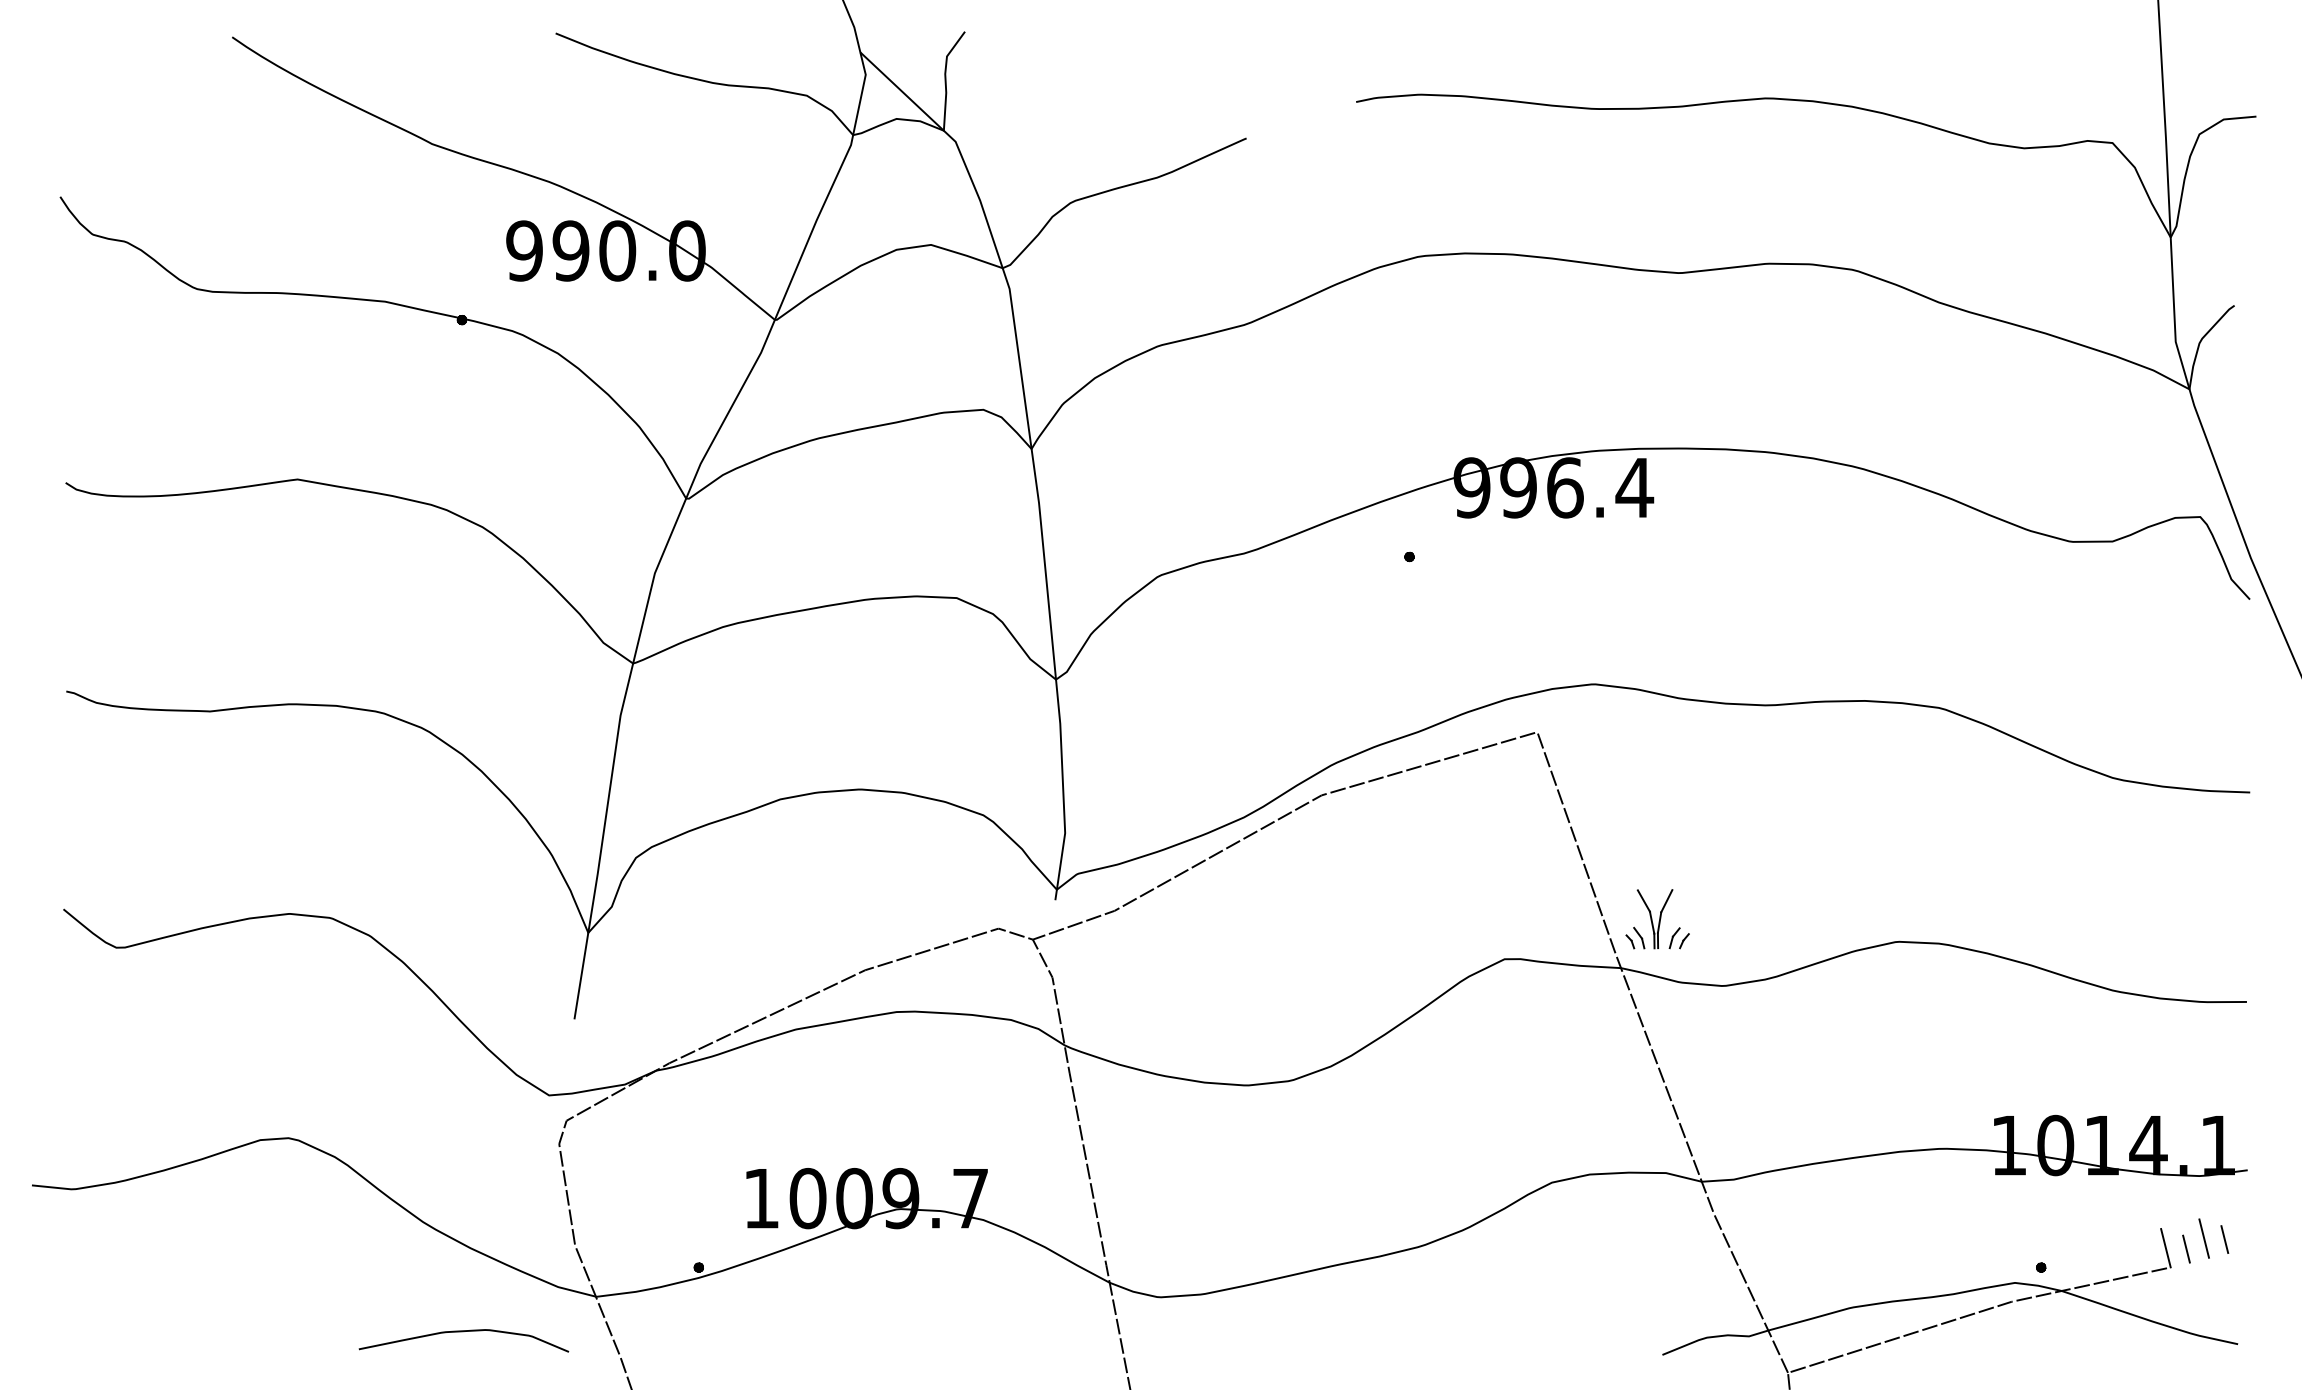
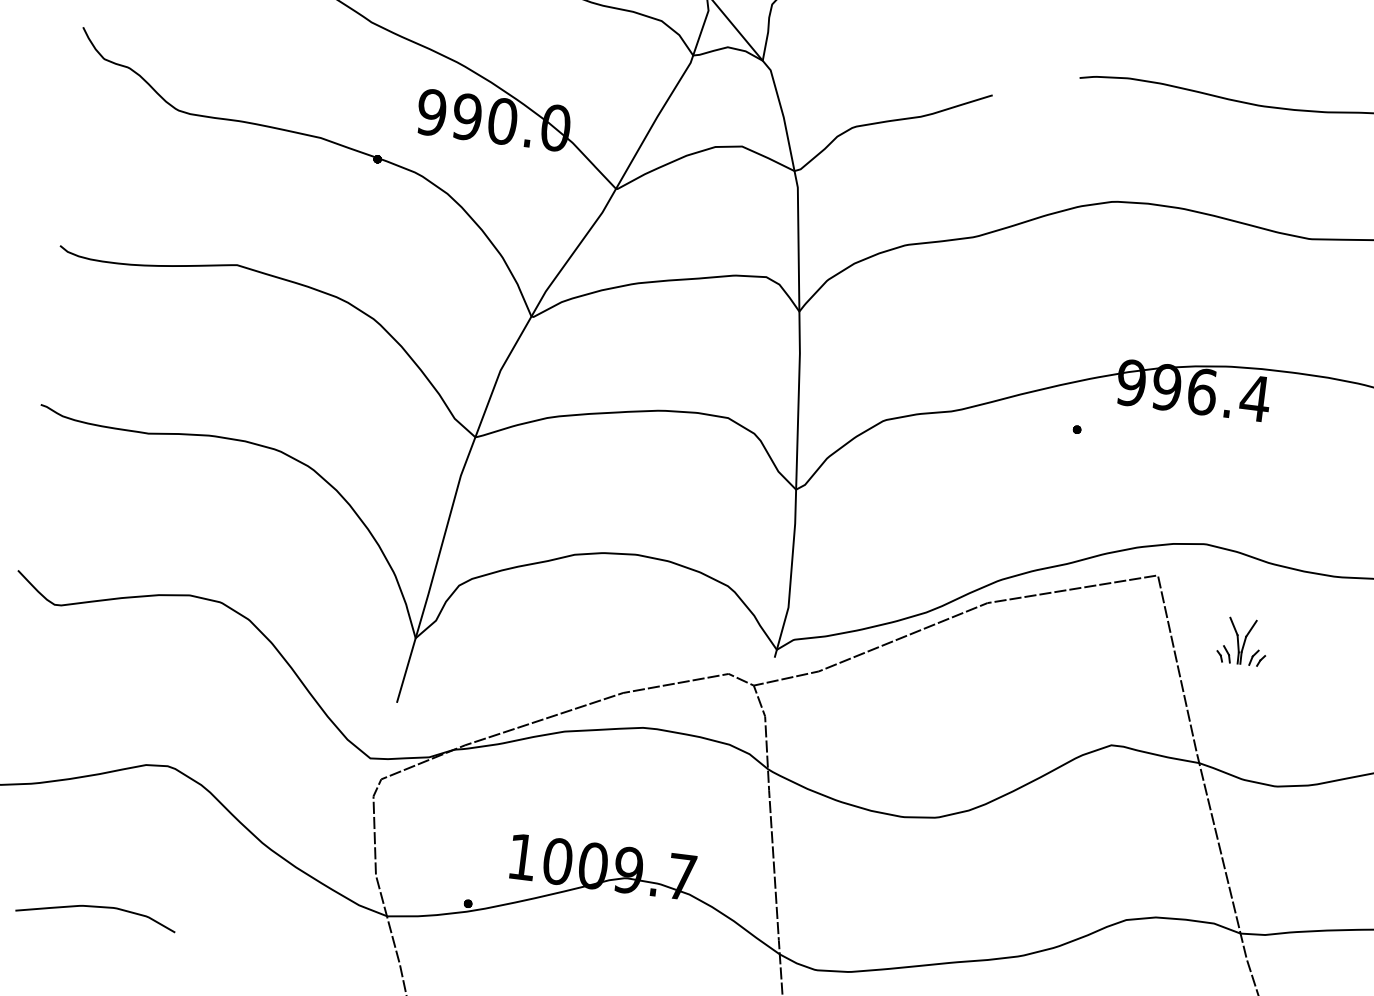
part: (1657, 919) -> (1242, 641), moved
curve: (463, 1332) -> (96, 907), moved

